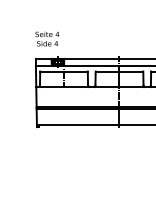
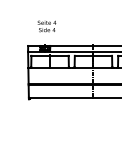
text: (46, 39) -> (46, 26), moved

